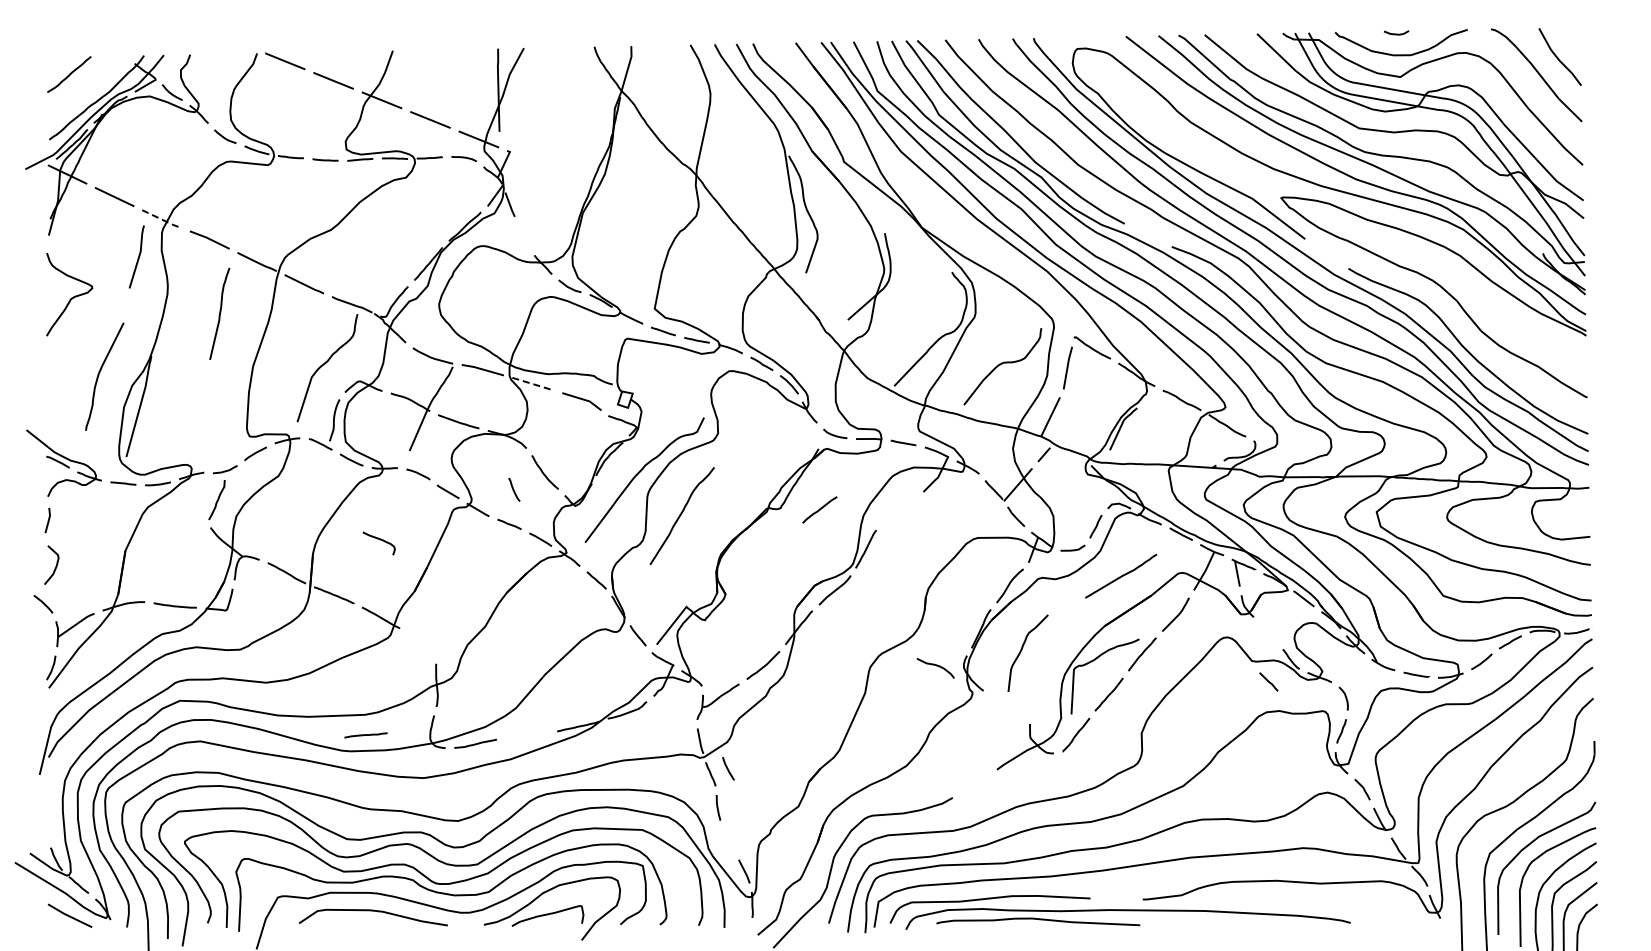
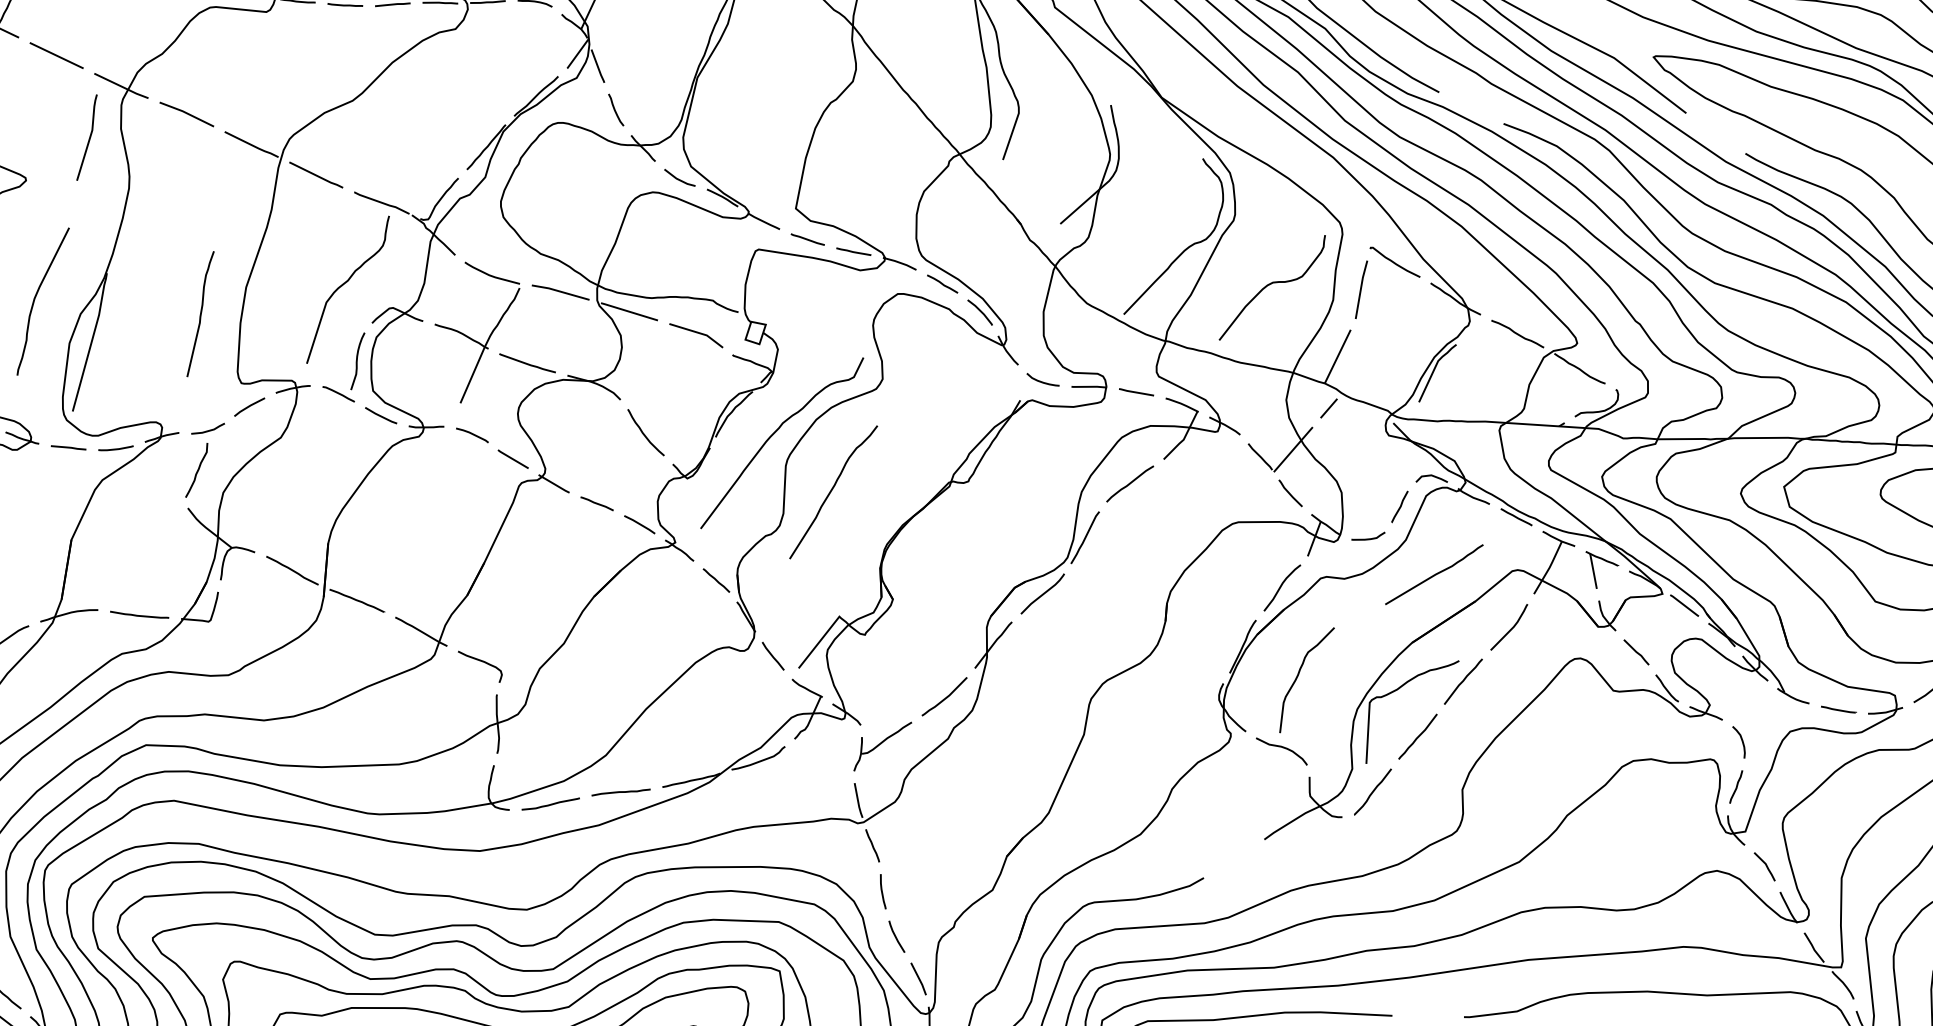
line: (163, 220) -> (123, 87), dashed -> solid
curve: (219, 313) -> (200, 313), moved
line: (533, 384) -> (629, 312), dashed -> solid
curve: (514, 489) -> (616, 109), moved
line: (819, 509) -> (1129, 483), moved
curve: (380, 540) -> (482, 662), moved
curve: (936, 666) -> (1282, 748), moved
line: (1268, 681) -> (1636, 651), moved
line: (365, 735) -> (620, 792), moved
line: (728, 768) -> (896, 936), moved

